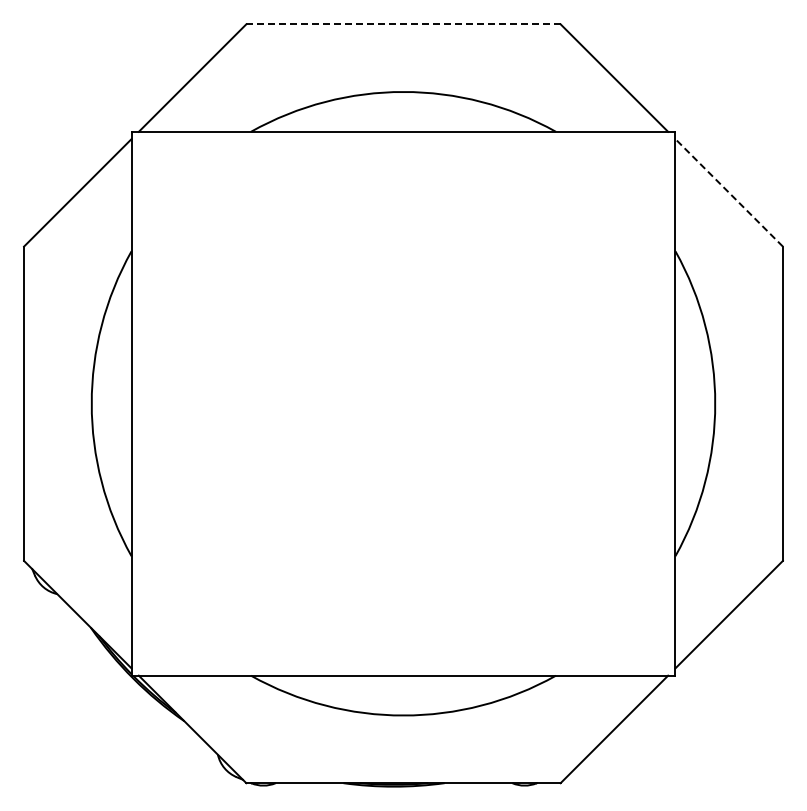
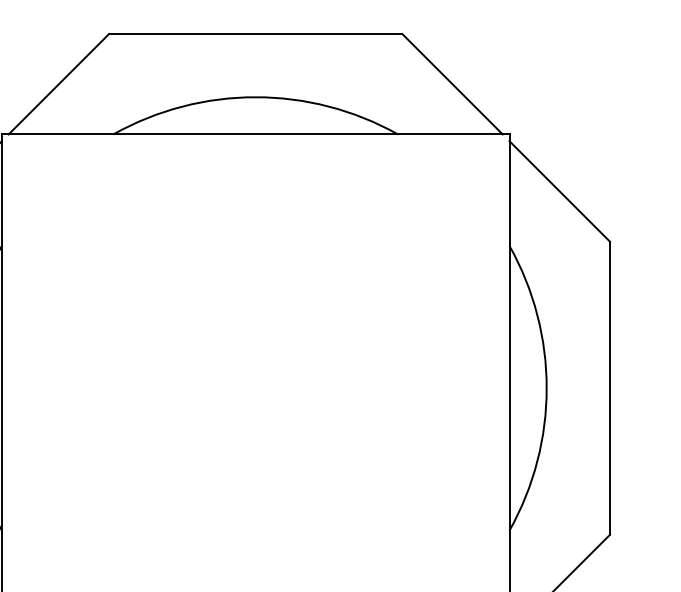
line: (403, 24) -> (255, 34), dashed -> solid
line: (728, 192) -> (559, 191), dashed -> solid

